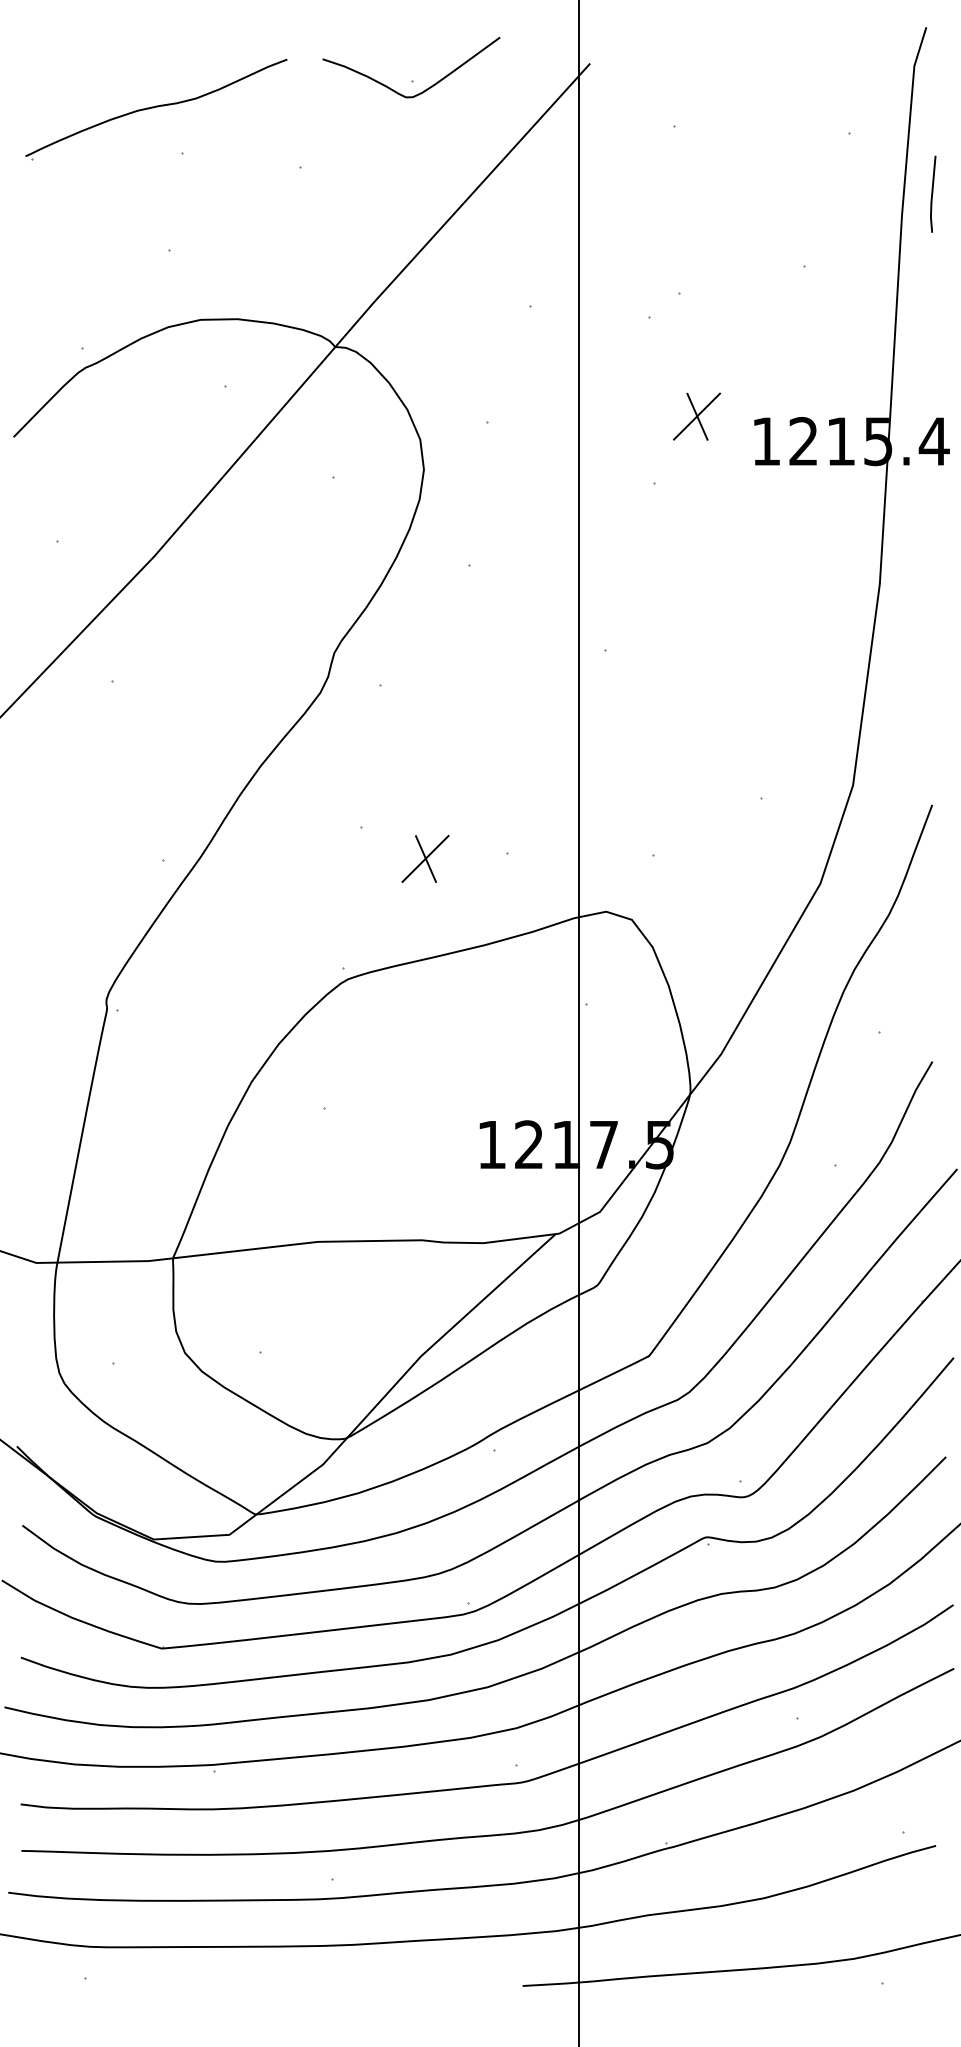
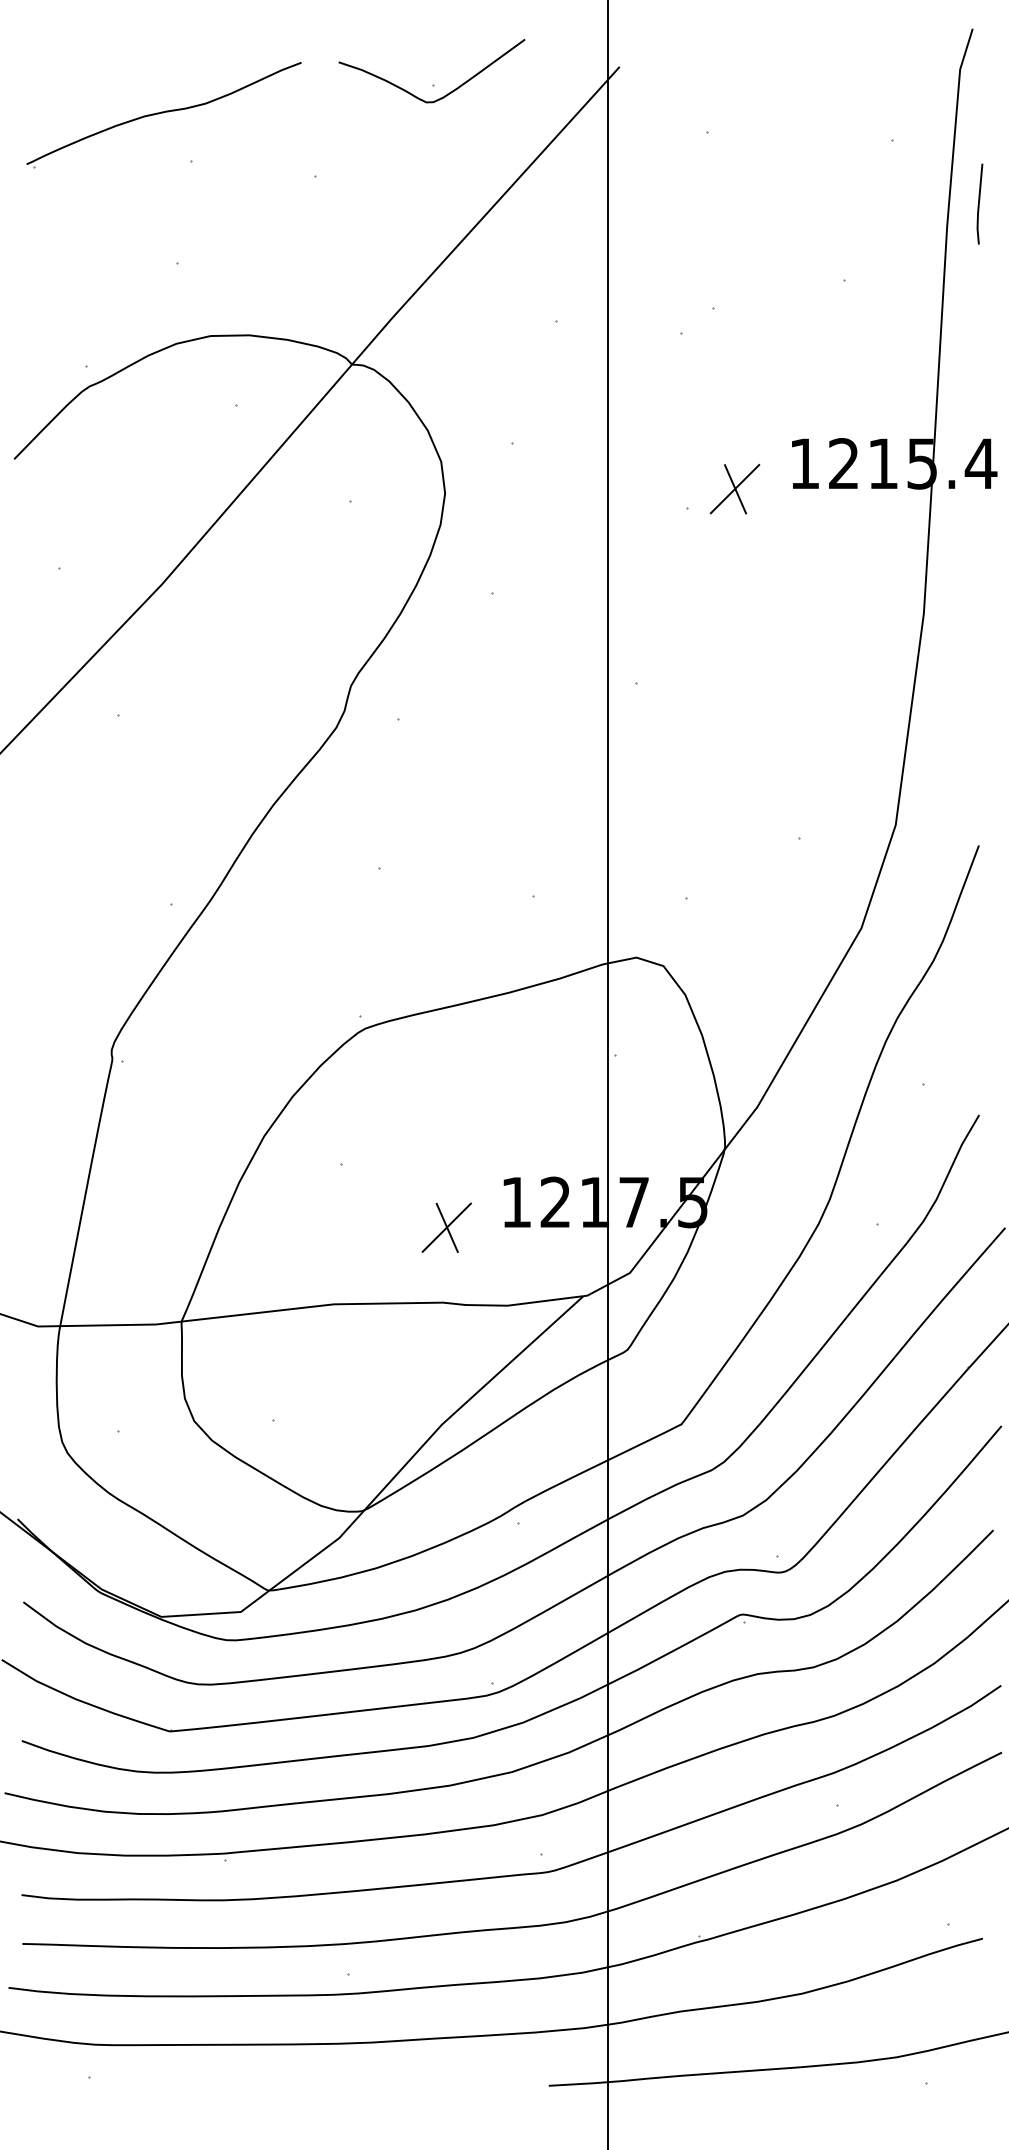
part: (697, 416) -> (735, 488), moved
part: (425, 858) -> (446, 1227), moved

